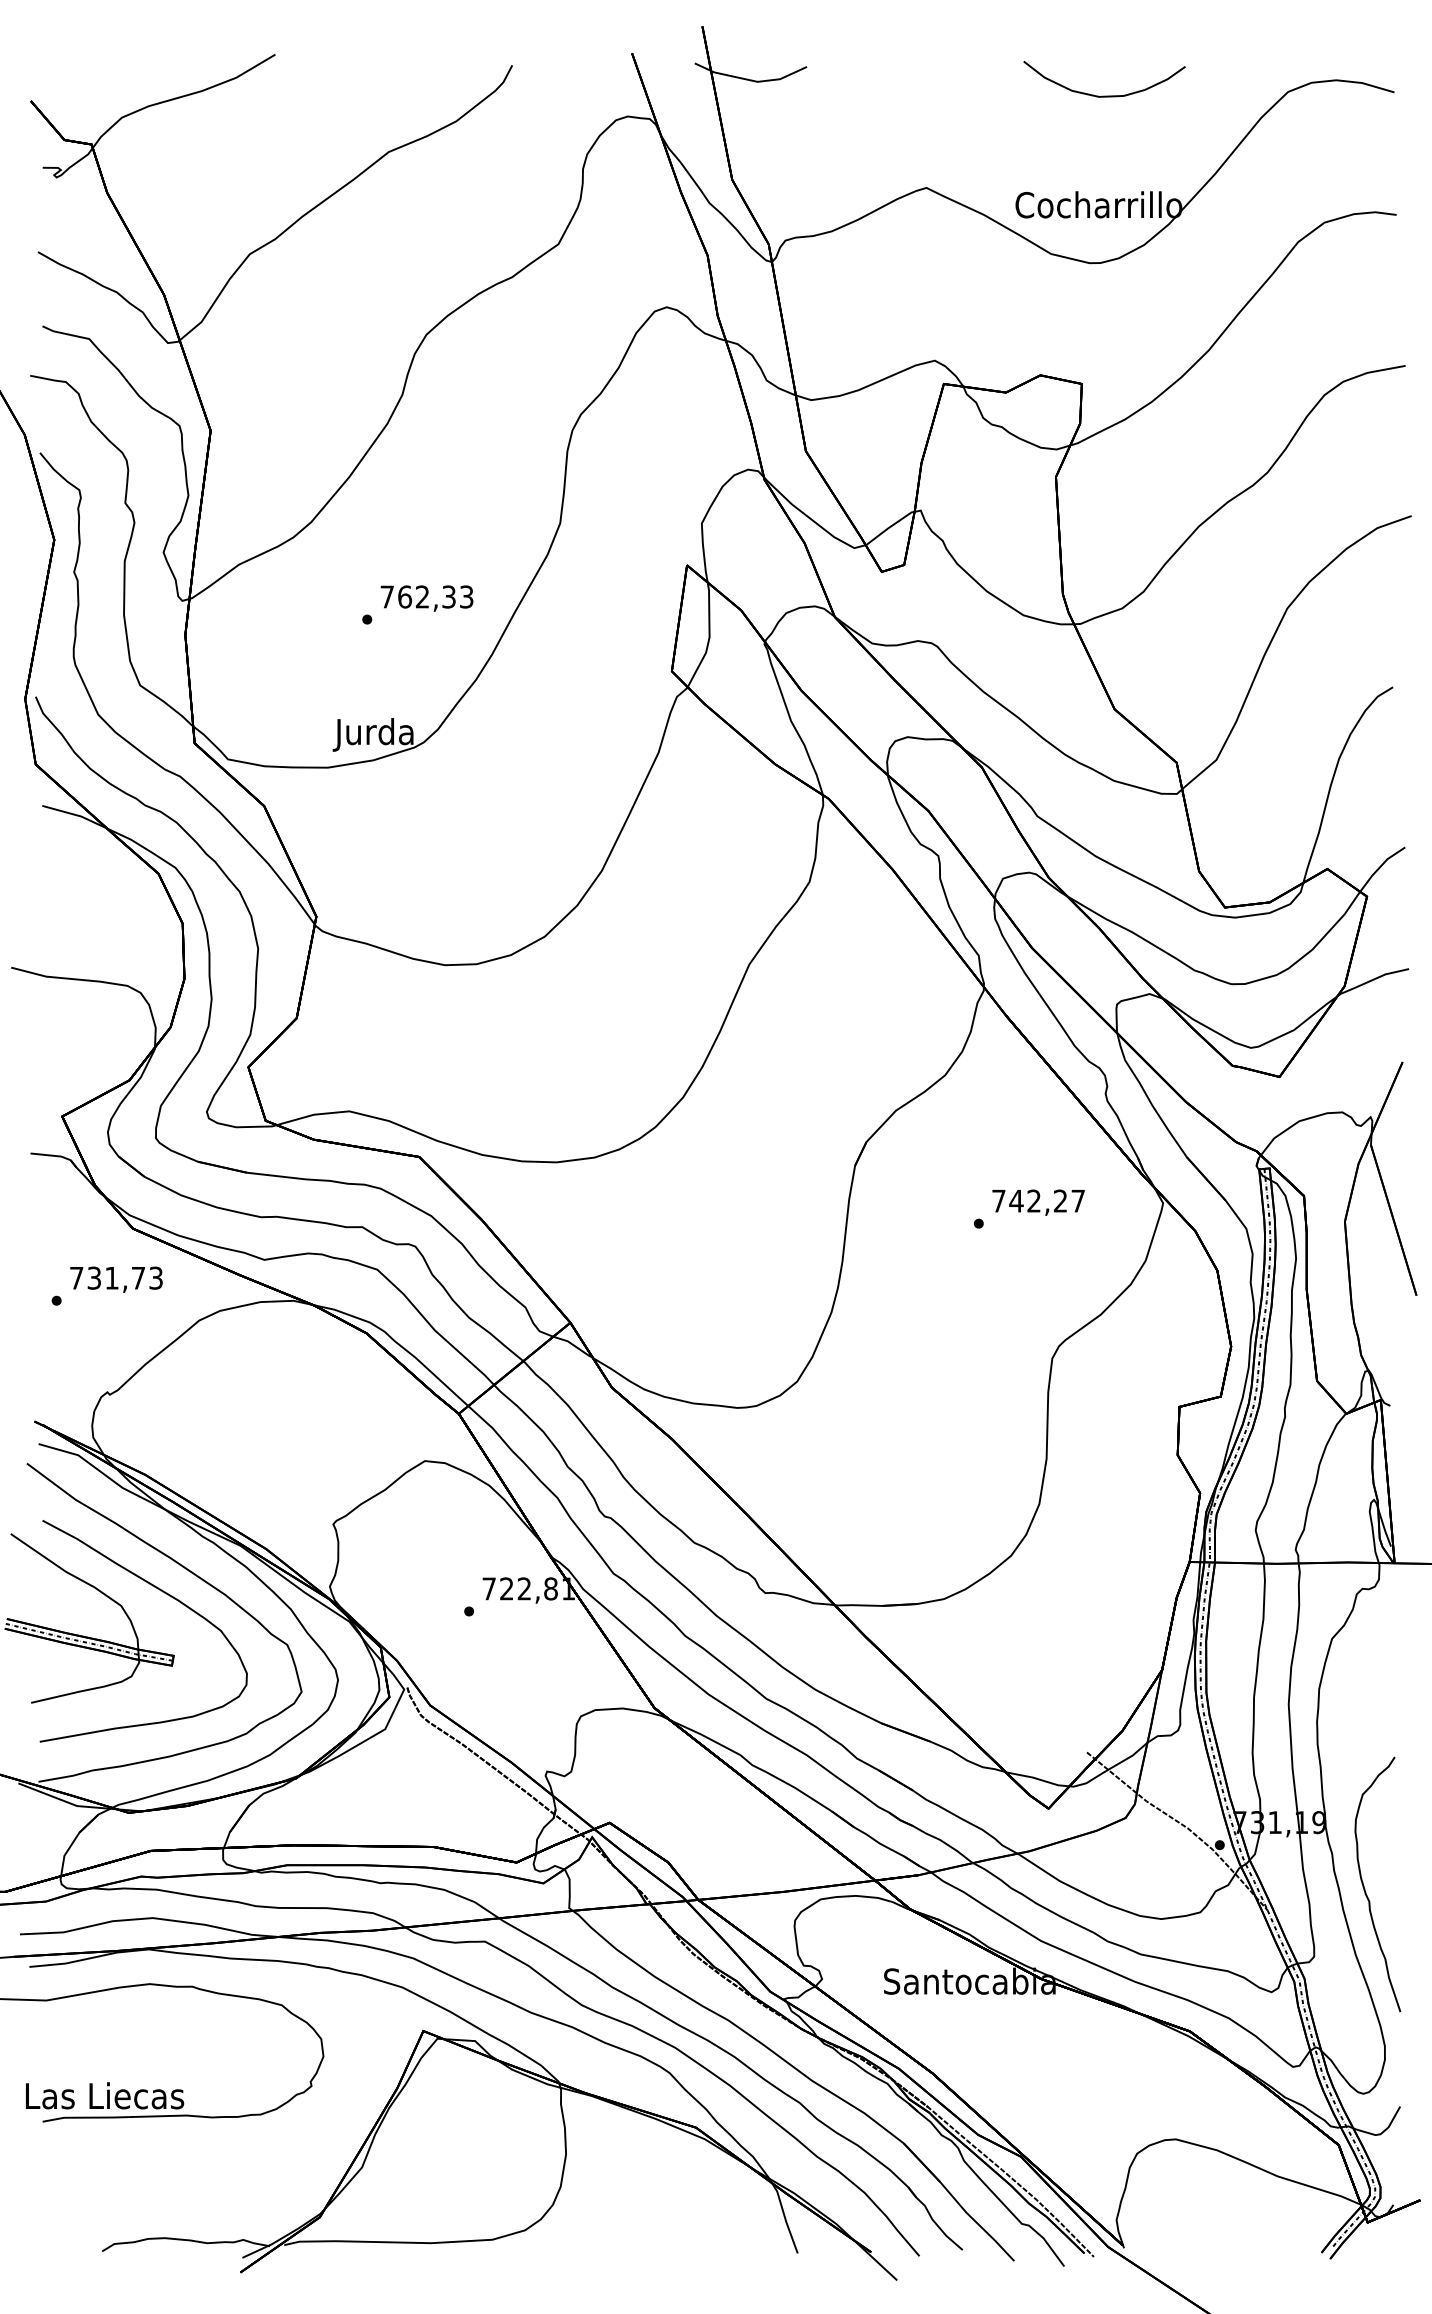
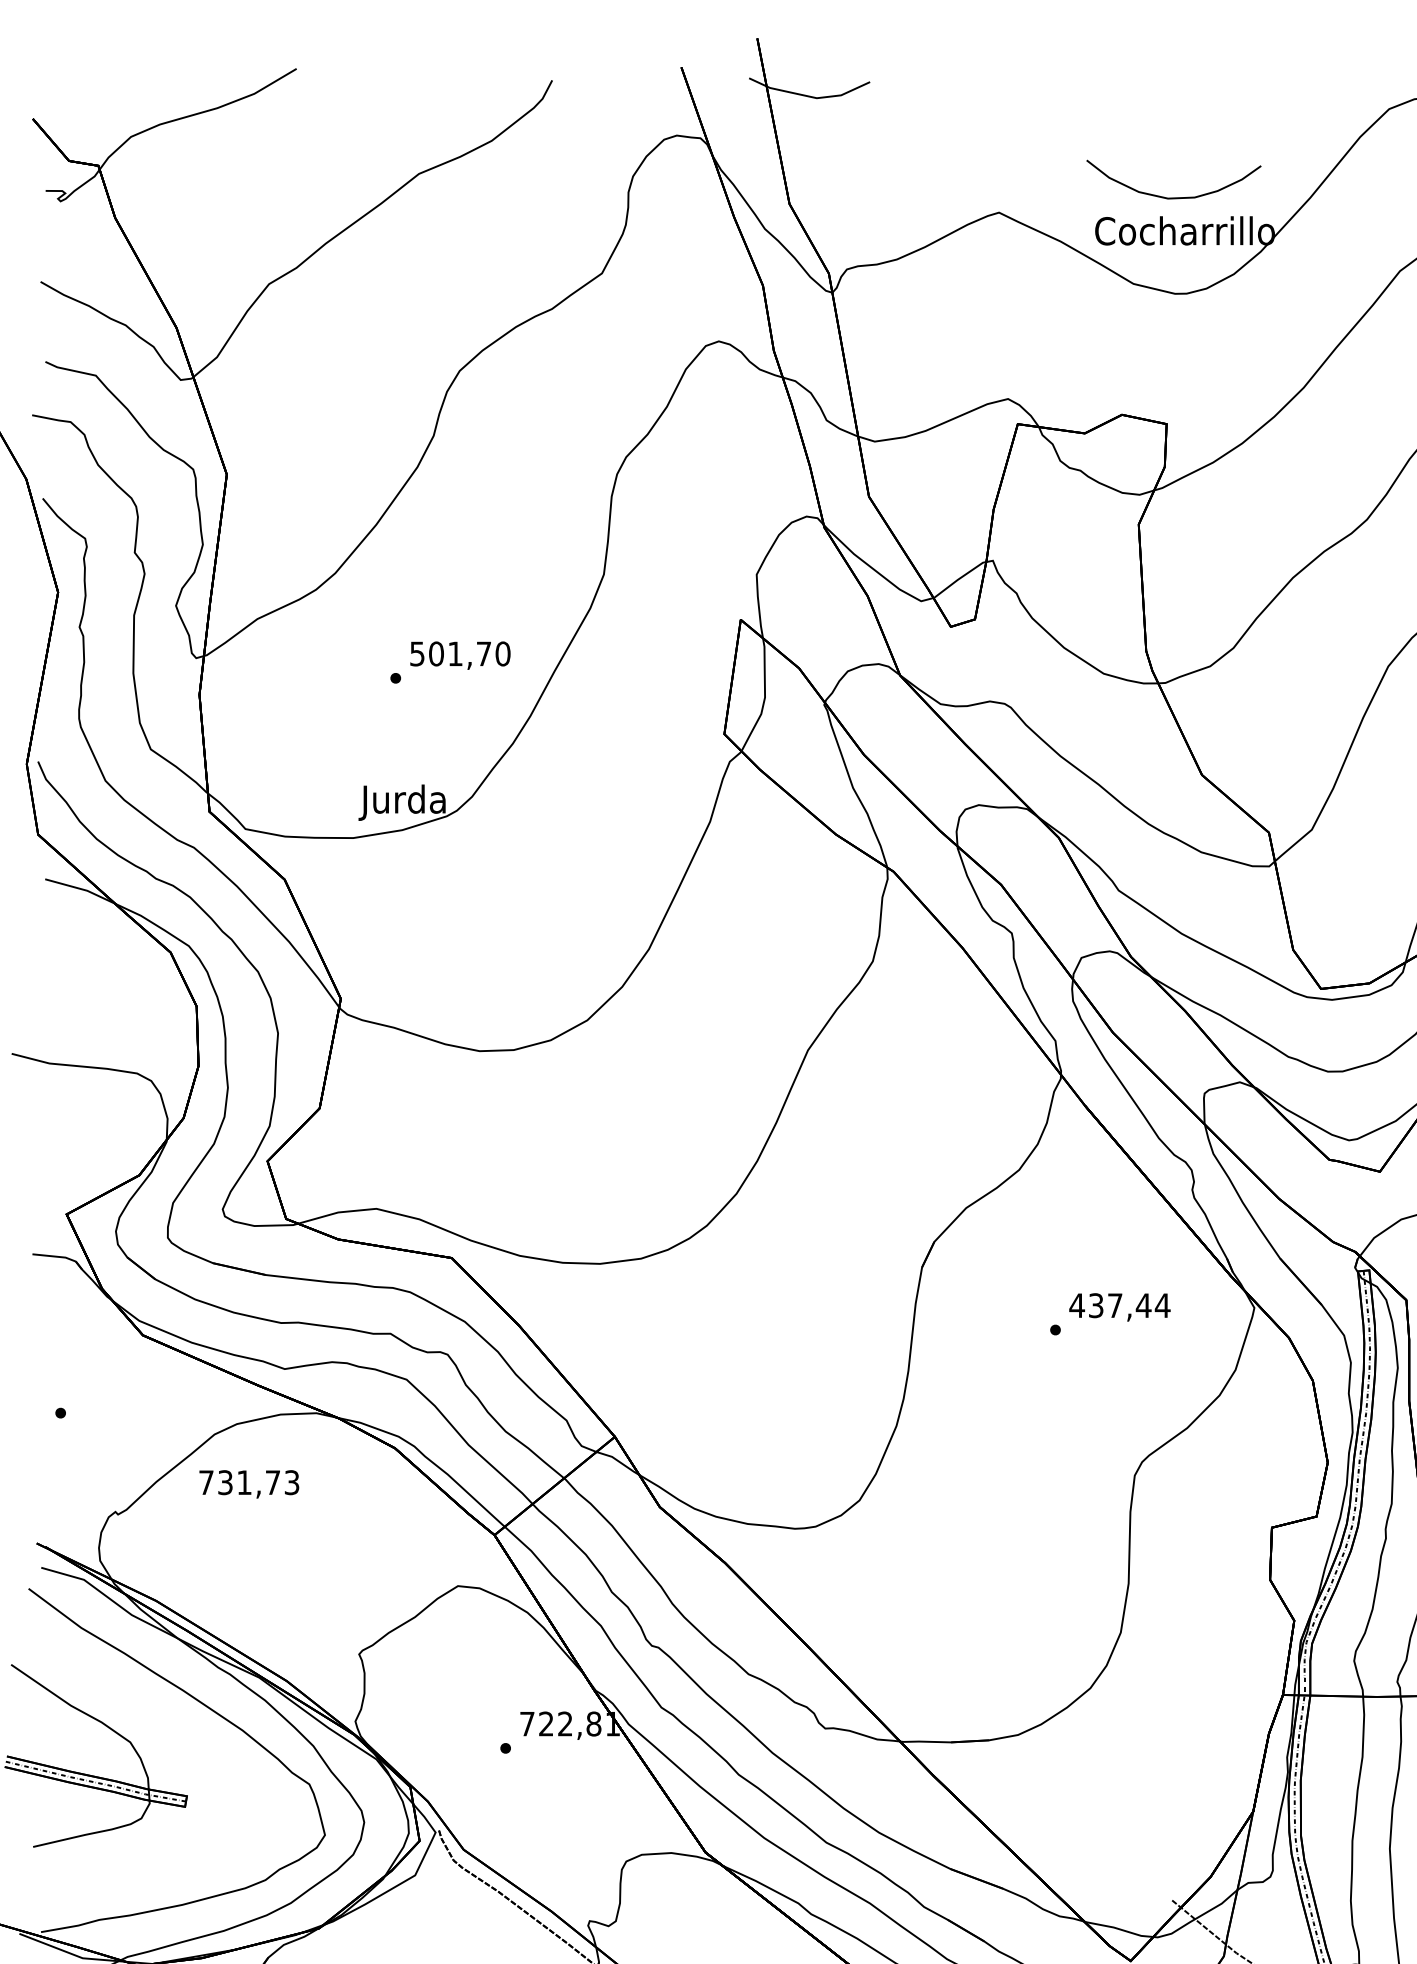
curve: (1104, 95) -> (1173, 197), moved
text: (426, 596) -> (459, 653), 762,33 -> 501,70
text: (1038, 1200) -> (1119, 1305), 742,27 -> 437,44
text: (116, 1279) -> (249, 1484), moved
curve: (167, 1595) -> (180, 1731), removed

